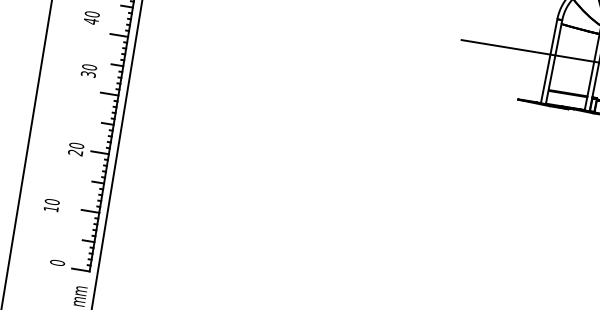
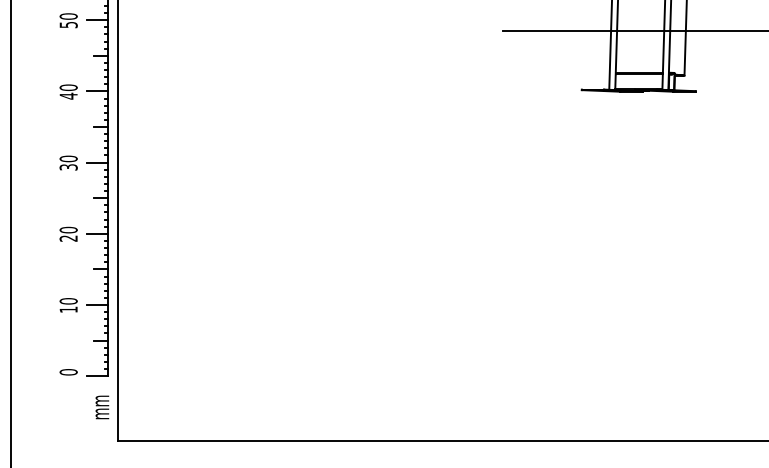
text: (91, 17) -> (68, 91), moved
text: (88, 70) -> (68, 162), moved
text: (51, 205) -> (68, 305), moved

